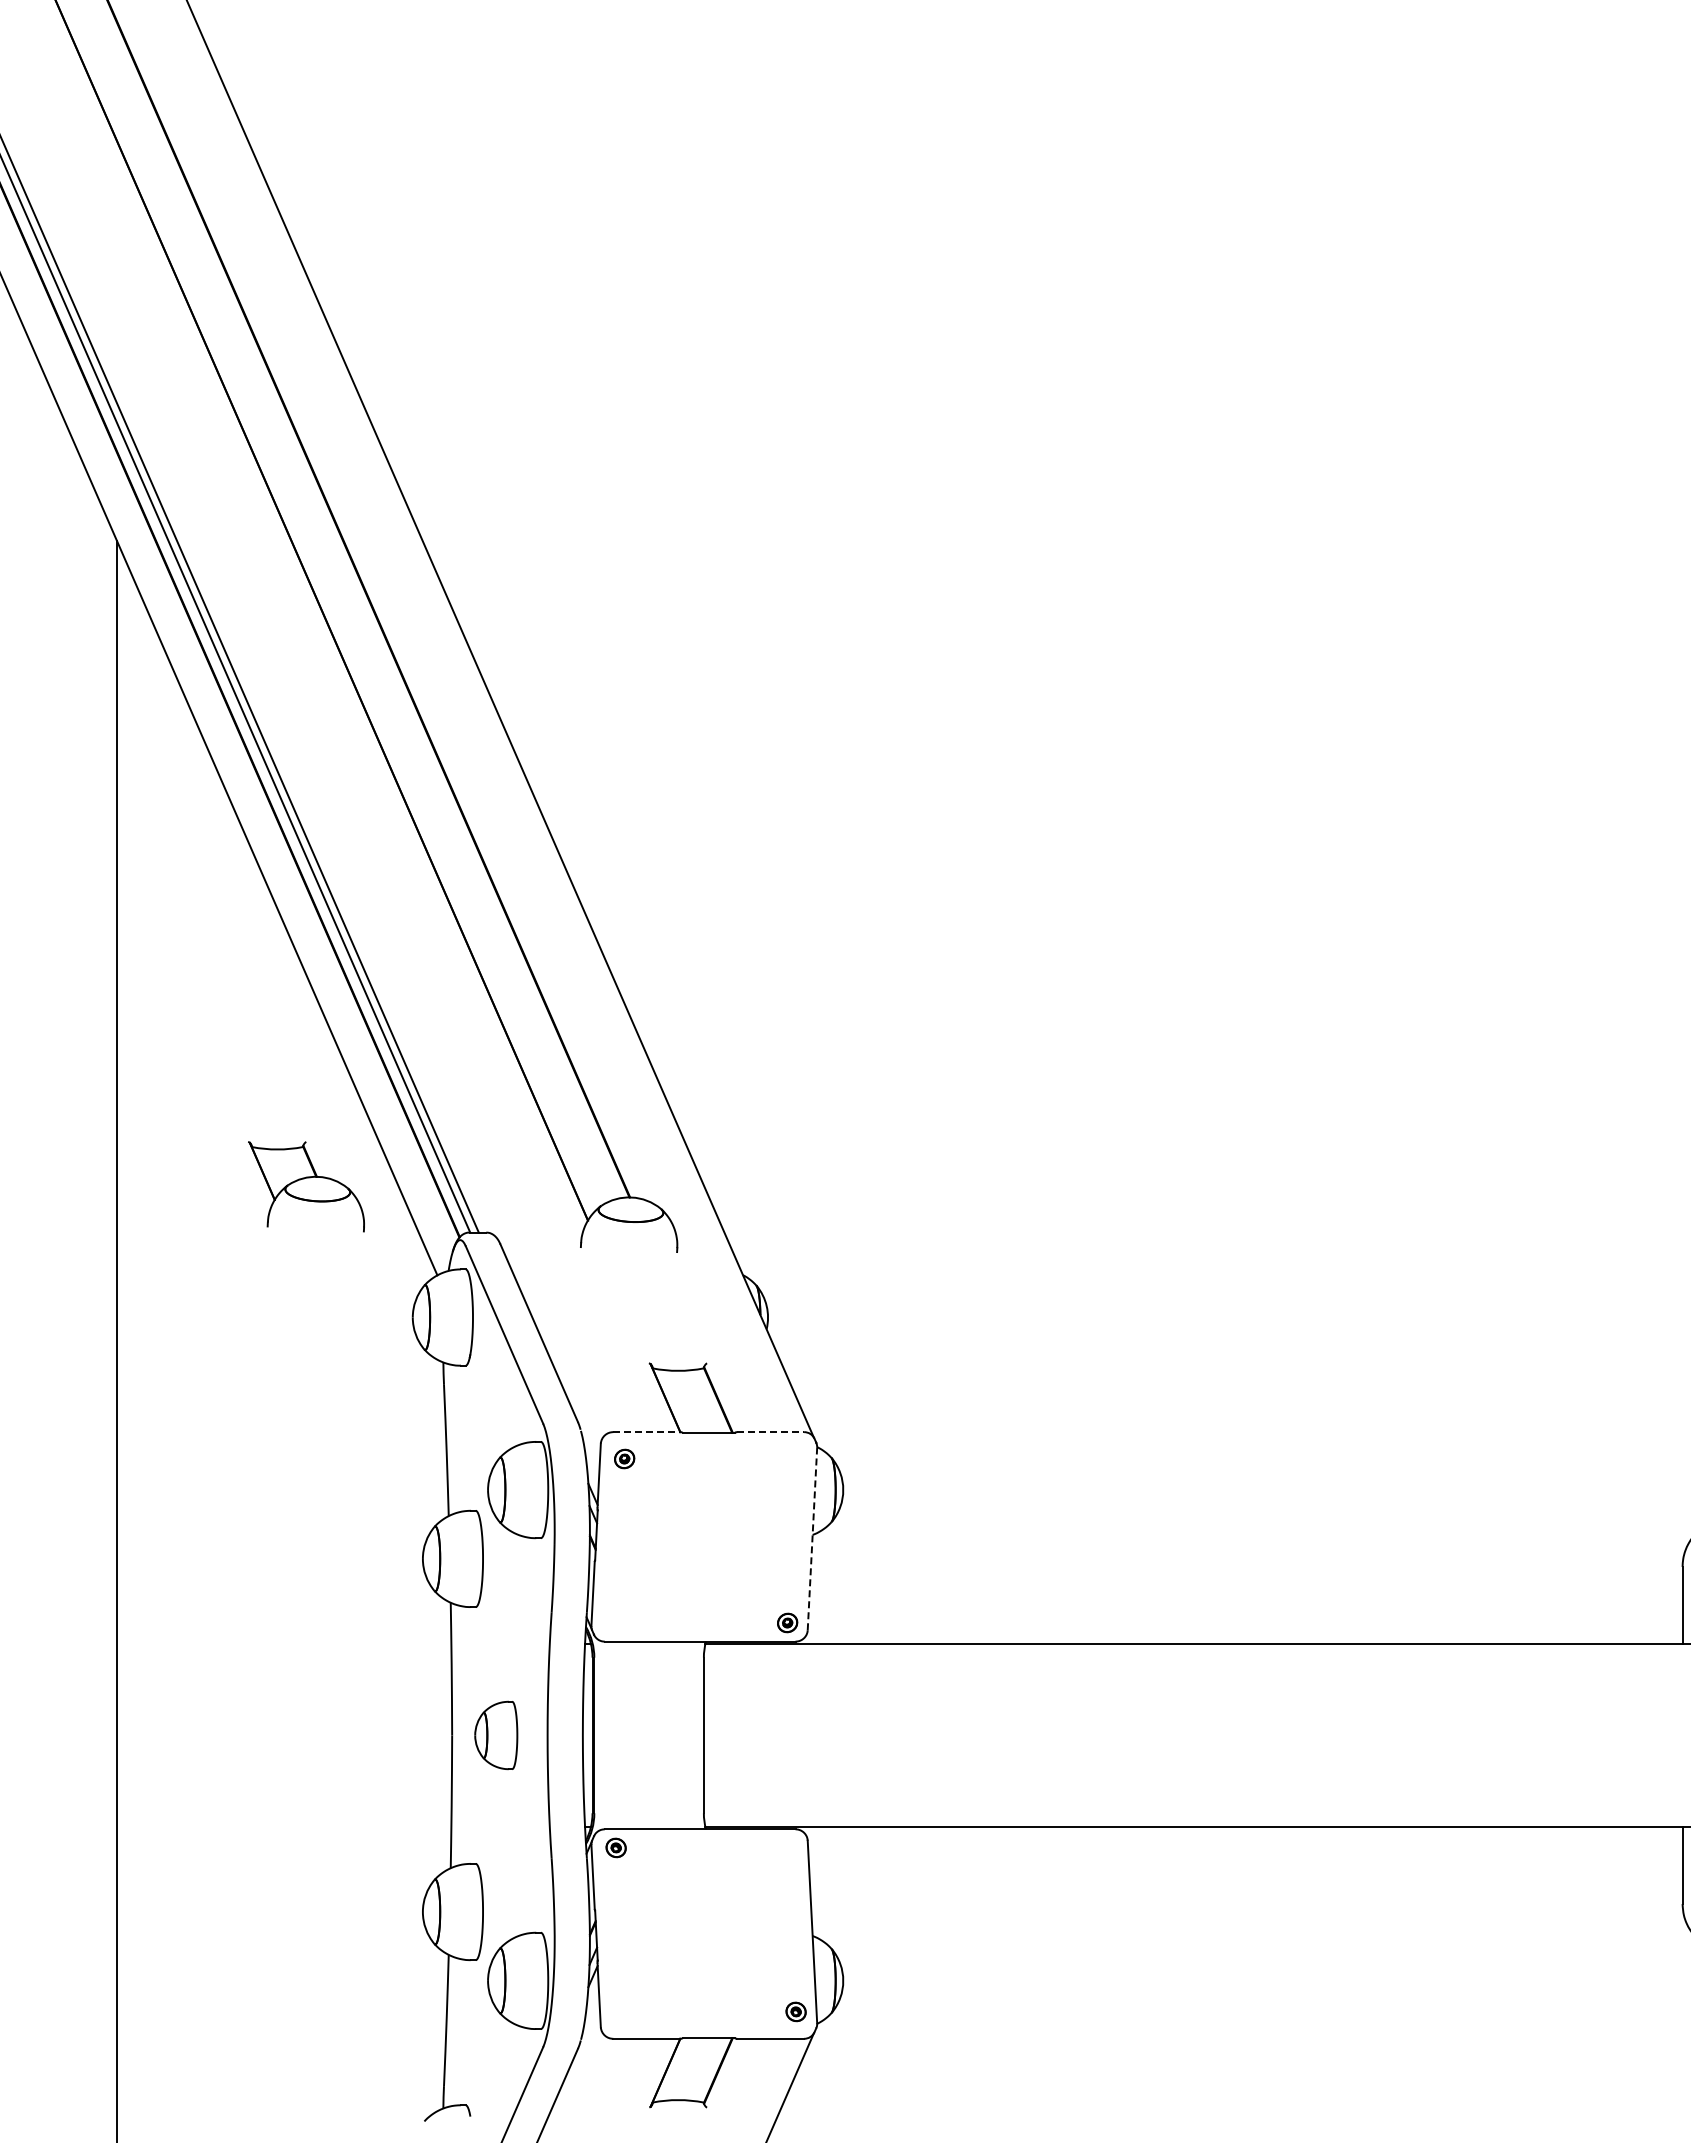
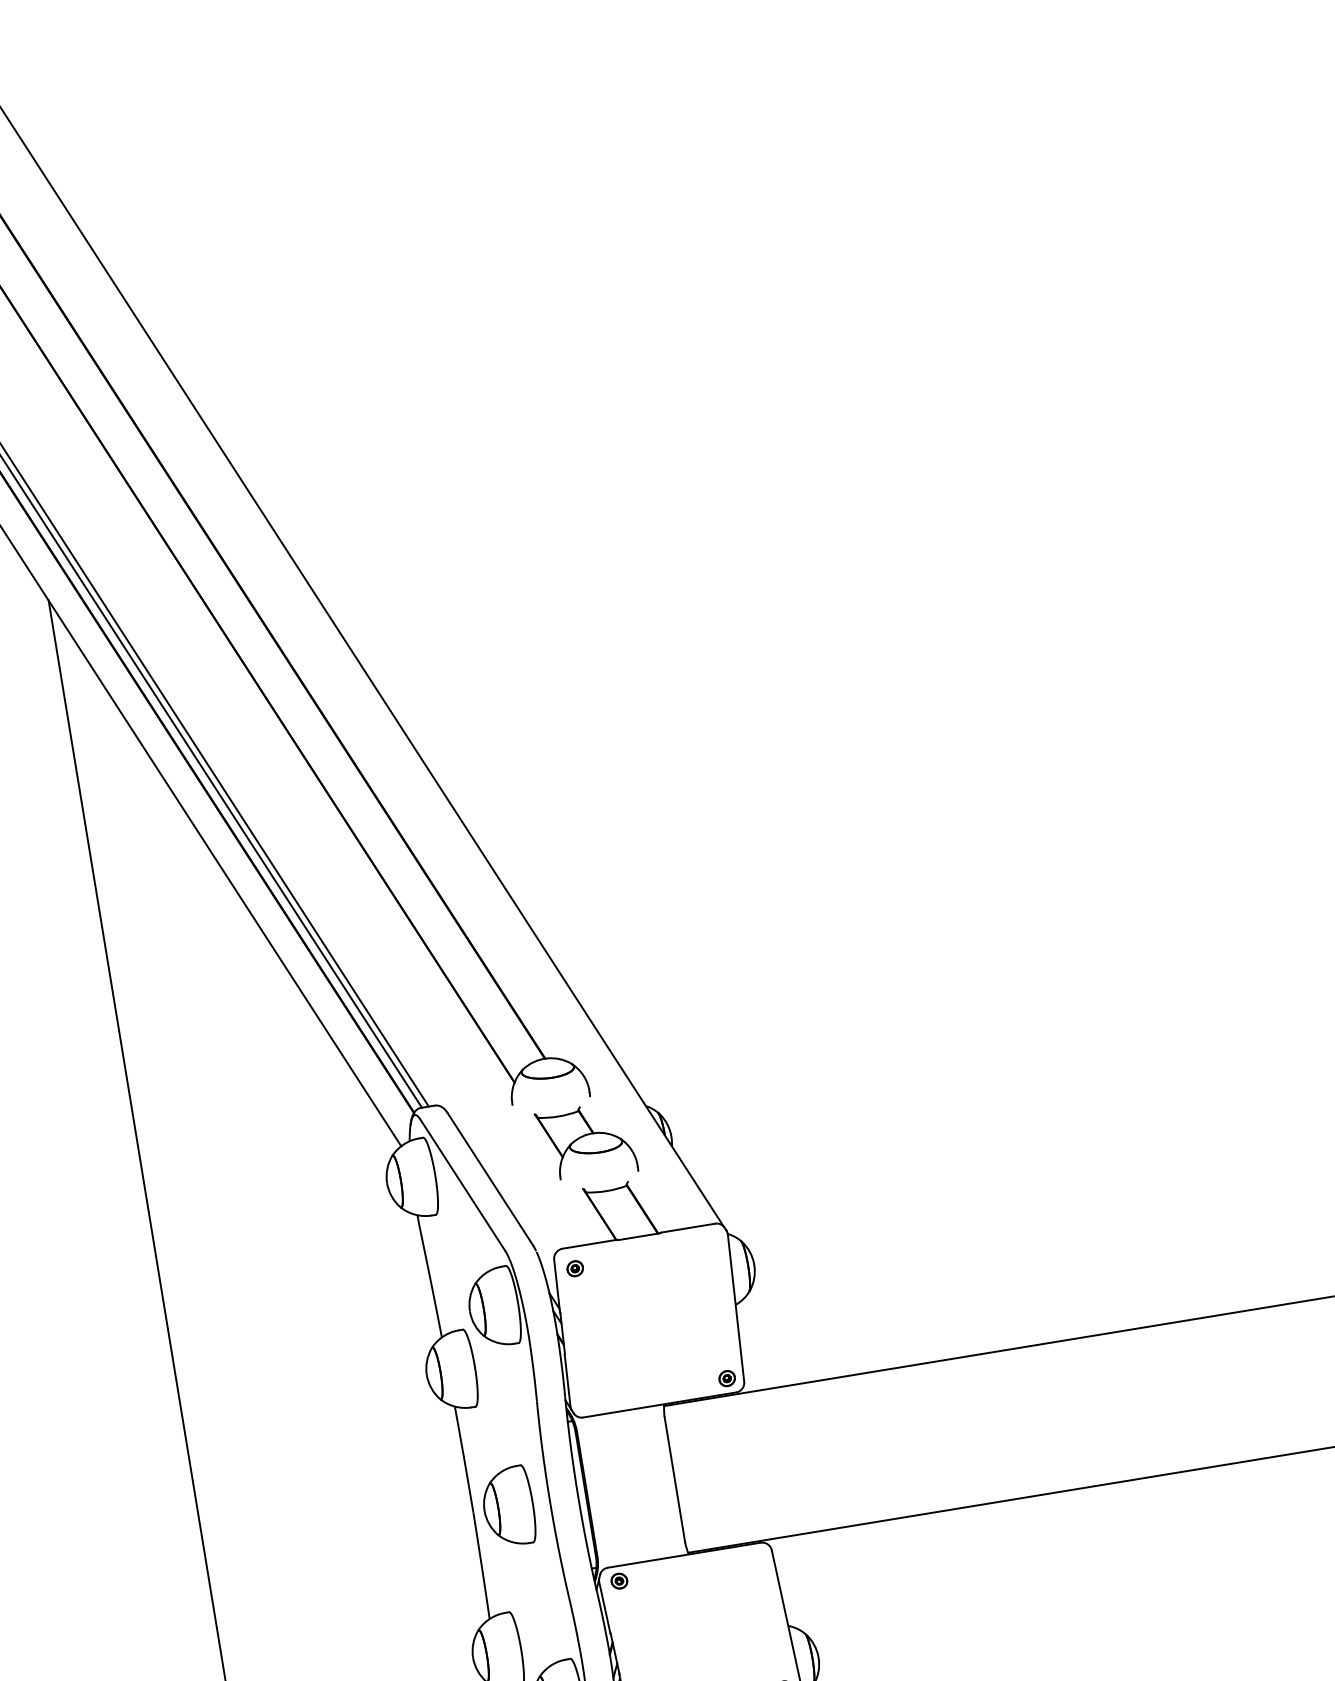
part: (306, 1186) -> (586, 1142), moved
line: (647, 1432) -> (590, 1244), dashed -> solid
line: (771, 1432) -> (689, 1228), dashed -> solid
line: (812, 1538) -> (736, 1307), dashed -> solid
part: (496, 1735) -> (508, 1506), size x1.43

